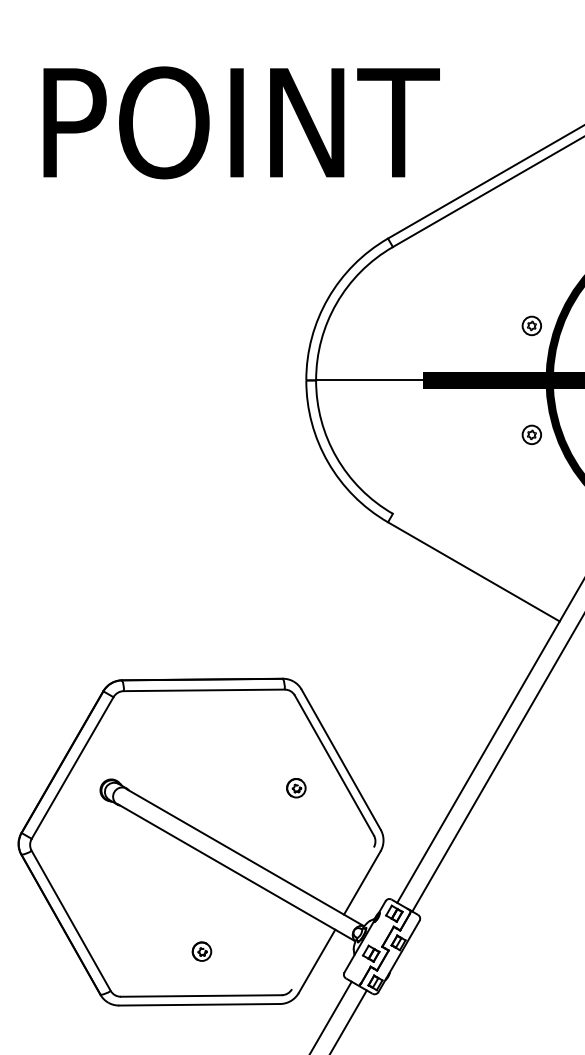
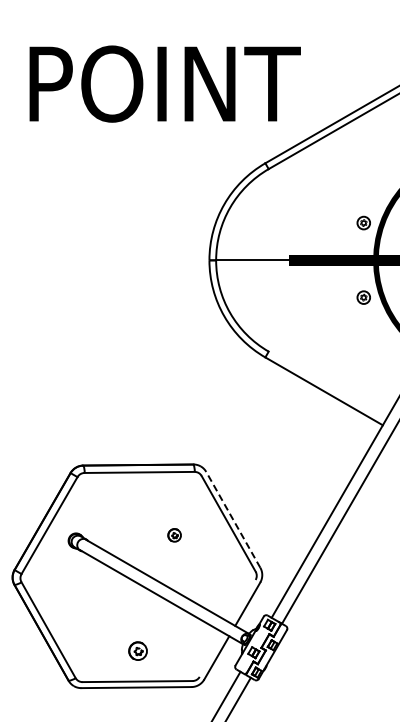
line: (341, 759) -> (233, 519), solid -> dashed
part: (296, 788) -> (174, 535), moved
part: (201, 952) -> (137, 651), size x1.4

